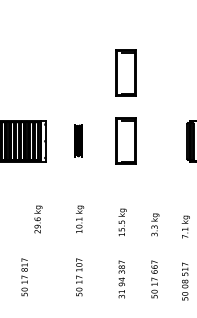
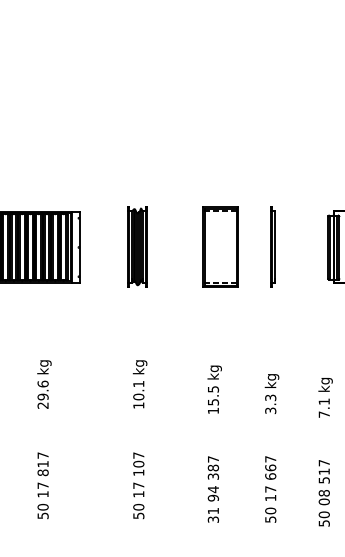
part: (125, 72) -> (219, 126), removed
part: (78, 140) -> (137, 246), size x1.43
line: (155, 140) -> (272, 246), added
text: (38, 219) -> (44, 384), moved

